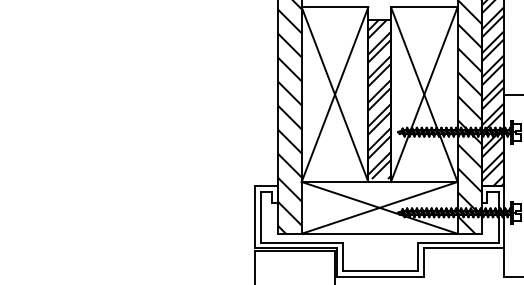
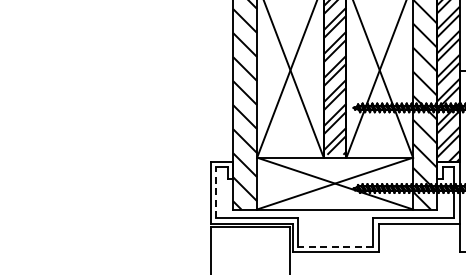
line: (260, 216) -> (215, 192), solid -> dashed
line: (379, 270) -> (334, 246), solid -> dashed

